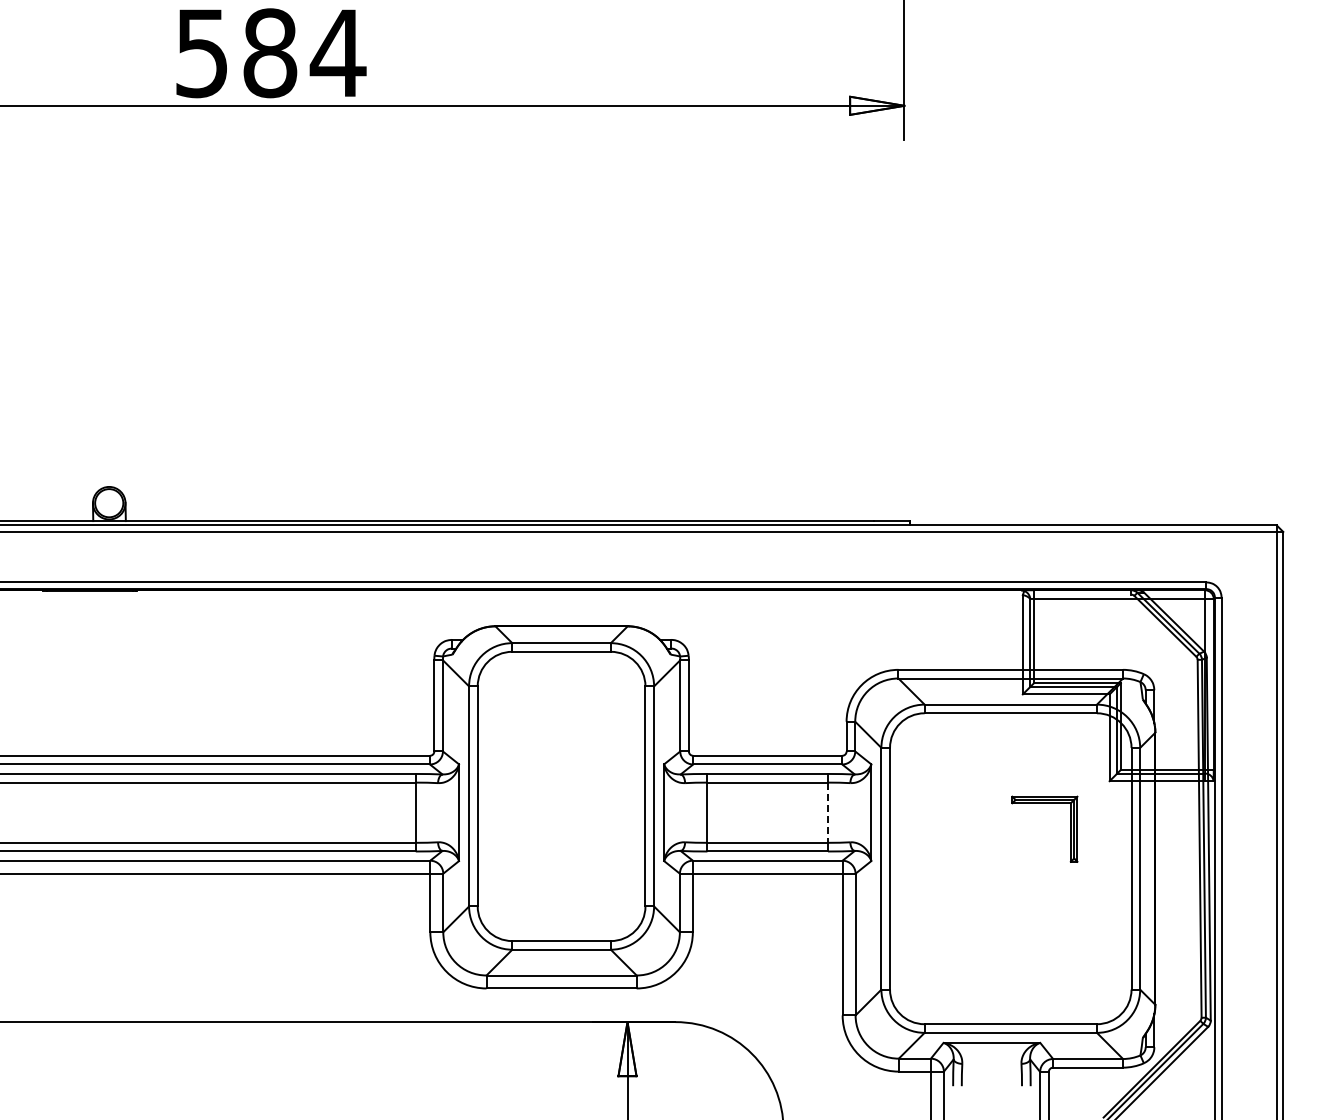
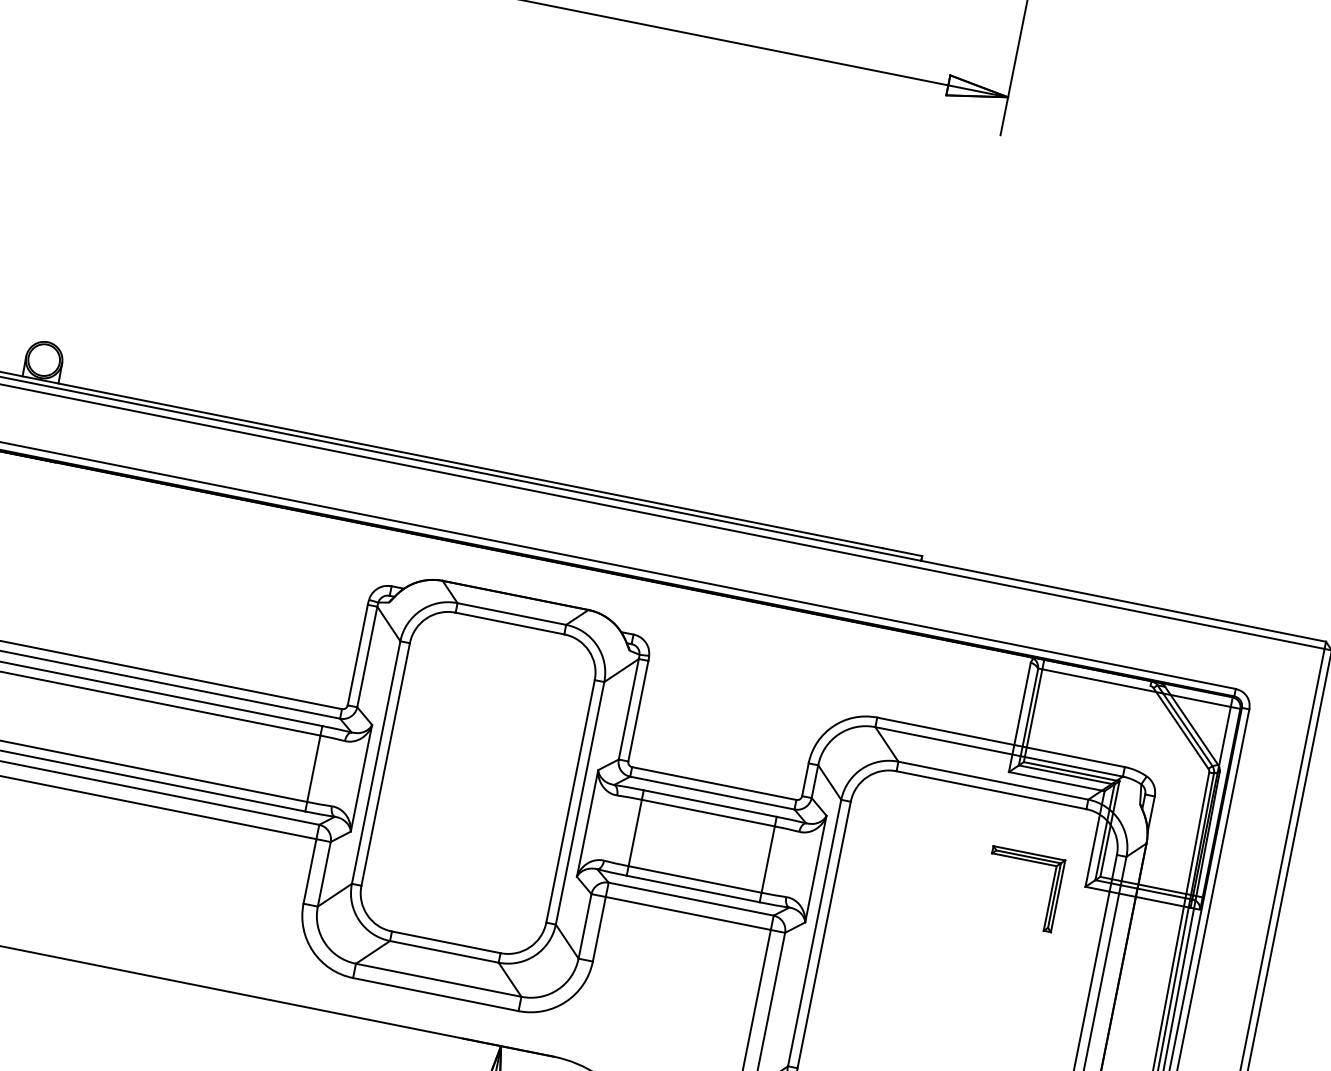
part: (1044, 803) -> (1027, 860), moved
line: (828, 813) -> (768, 860), dashed -> solid

